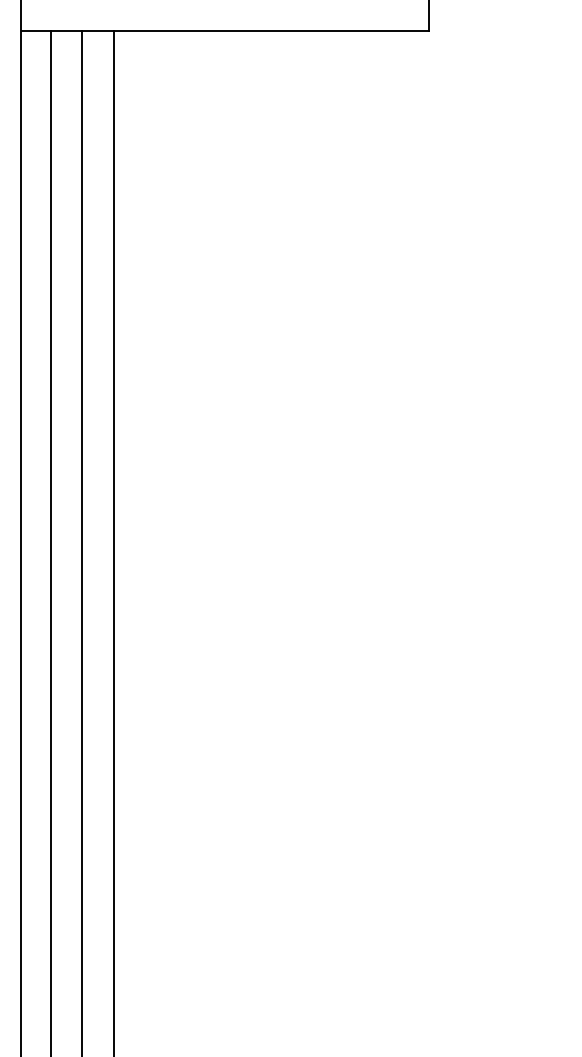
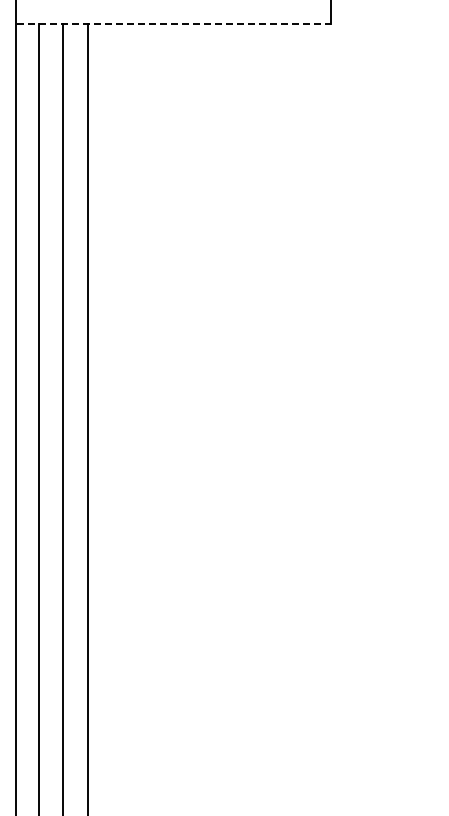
line: (226, 31) -> (174, 24), solid -> dashed

